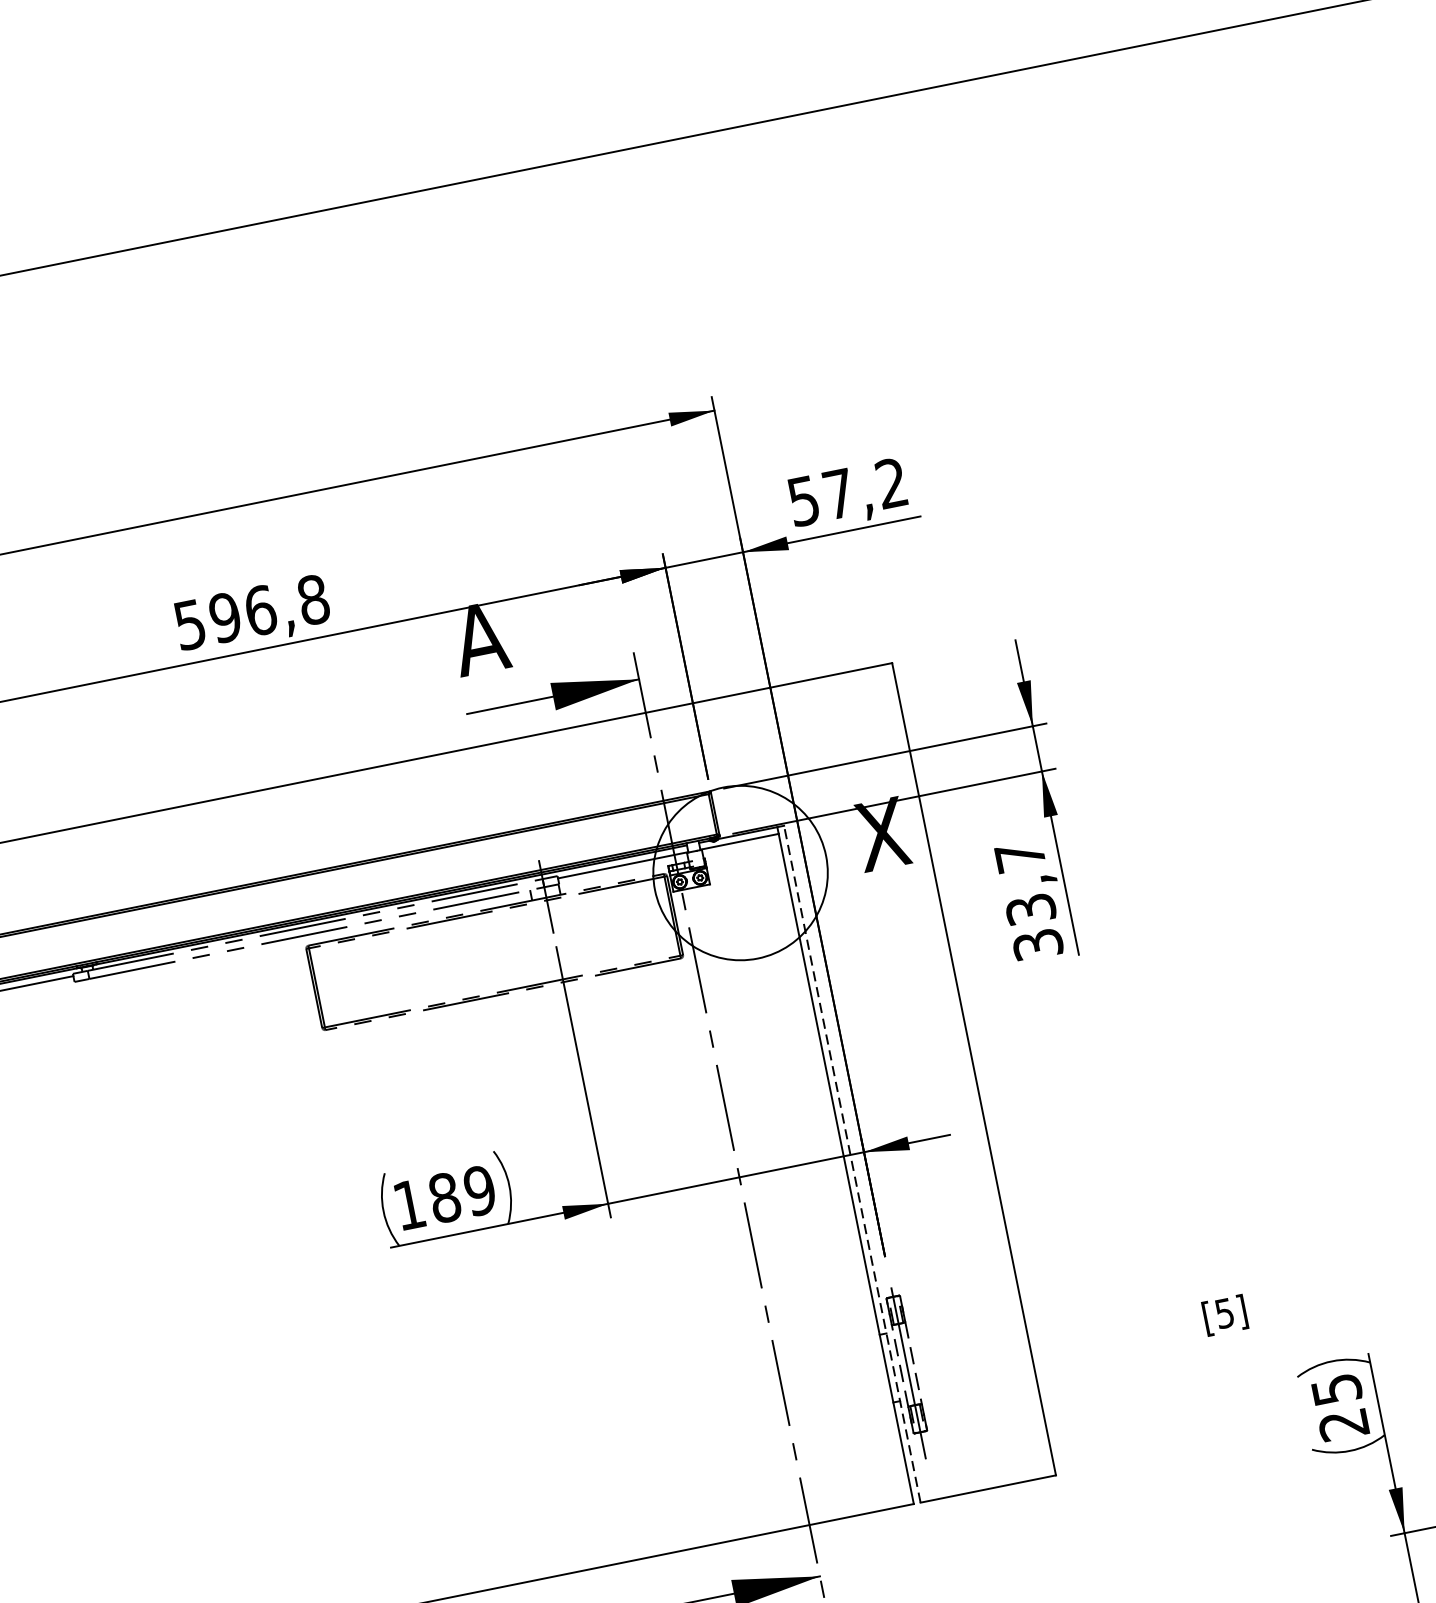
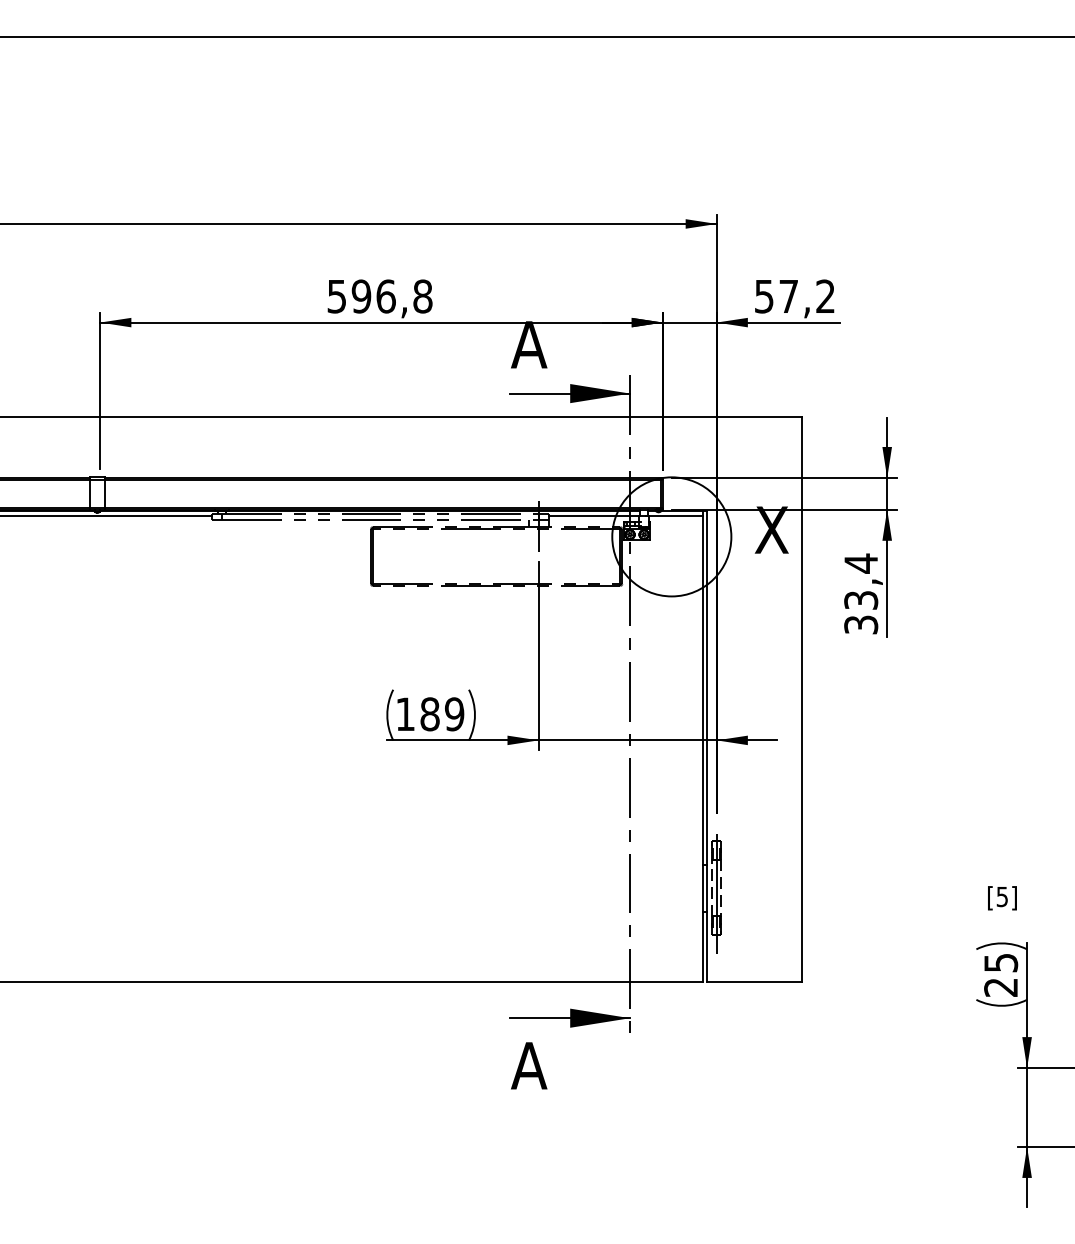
text: (1019, 856) -> (860, 563), 33,7 -> 33,4
line: (852, 1163) -> (707, 746), dashed -> solid
text: (1225, 1315) -> (1002, 898), moved

